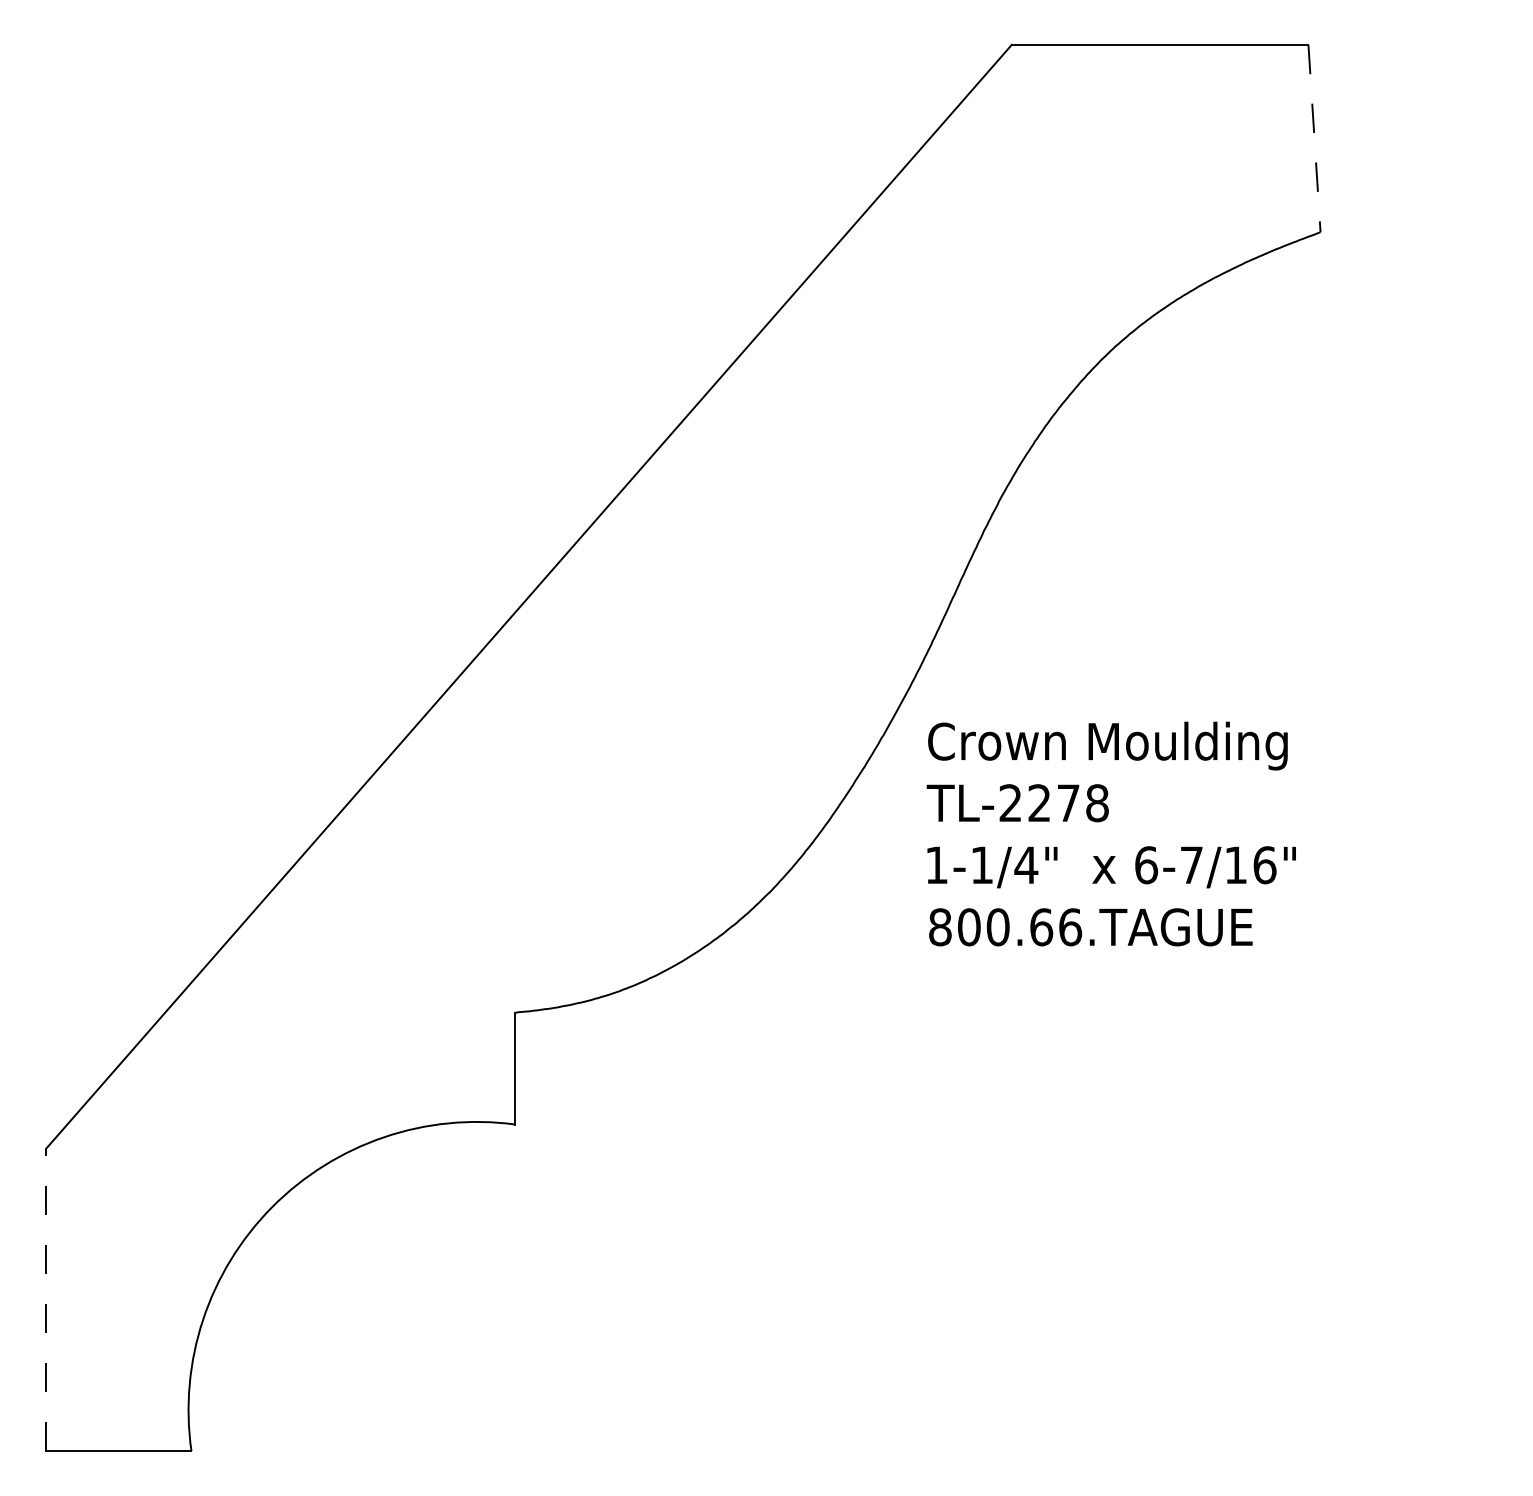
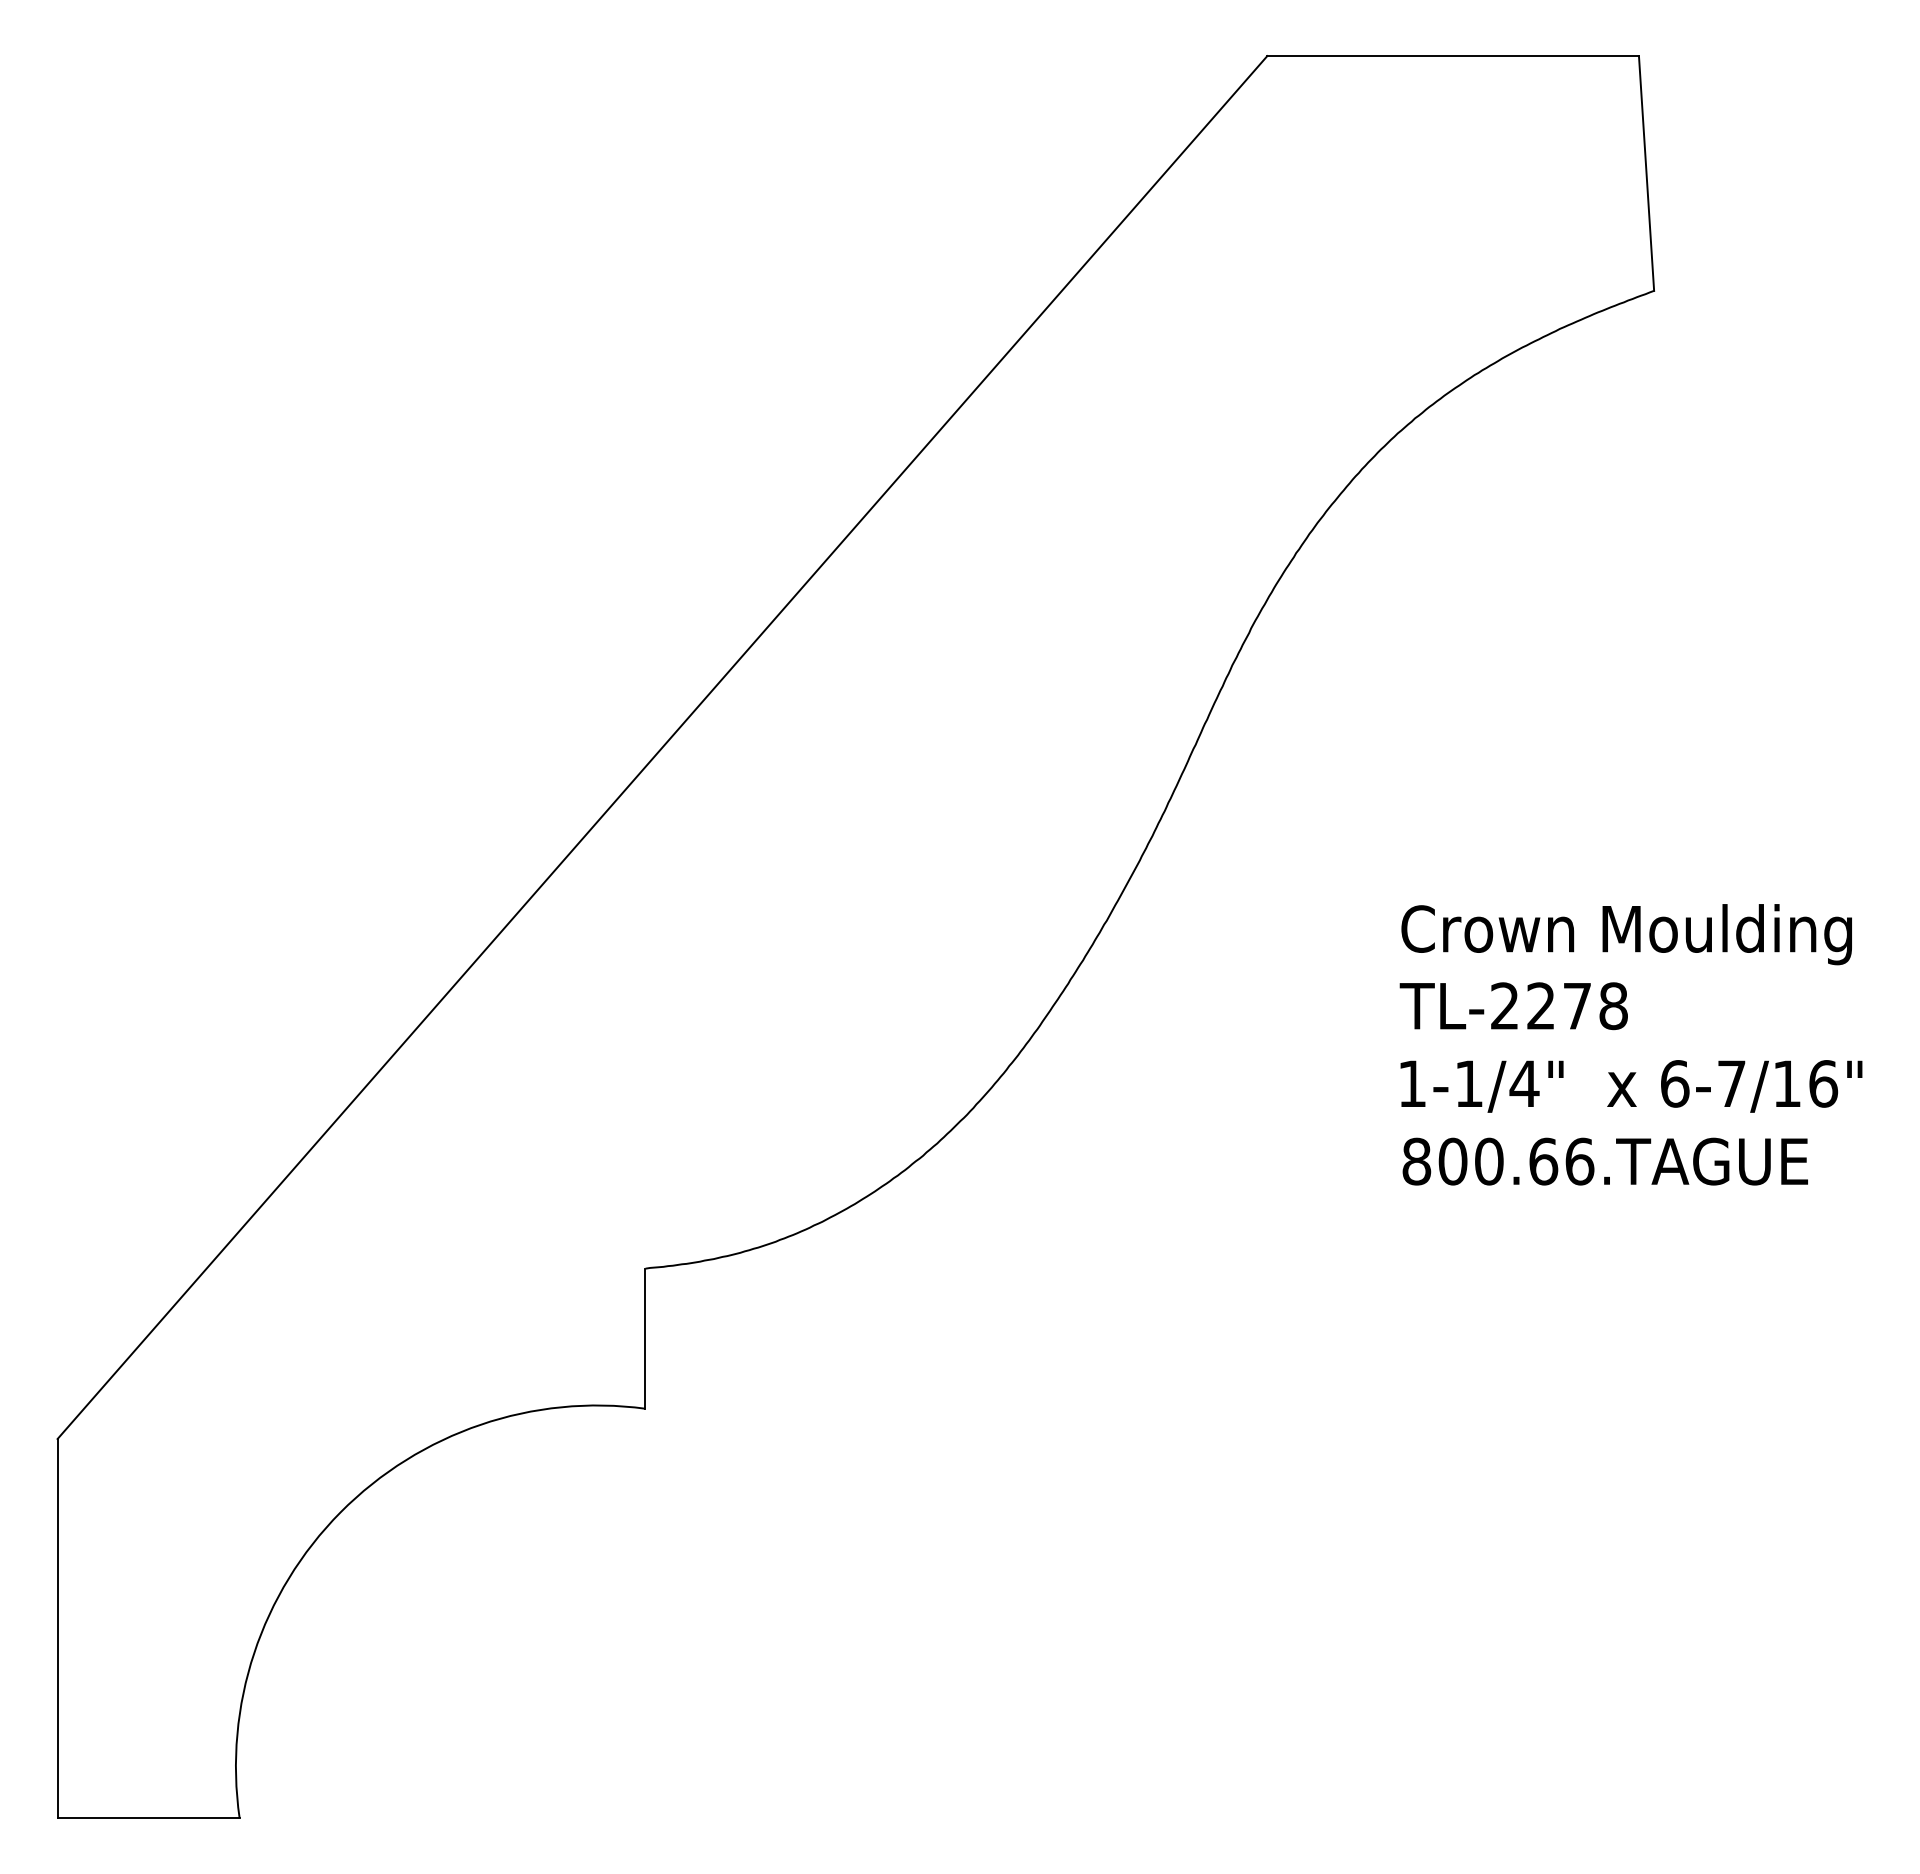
line: (1314, 138) -> (1646, 173), dashed -> solid
text: (1110, 833) -> (1630, 1044), moved
line: (46, 1299) -> (57, 1627), dashed -> solid

